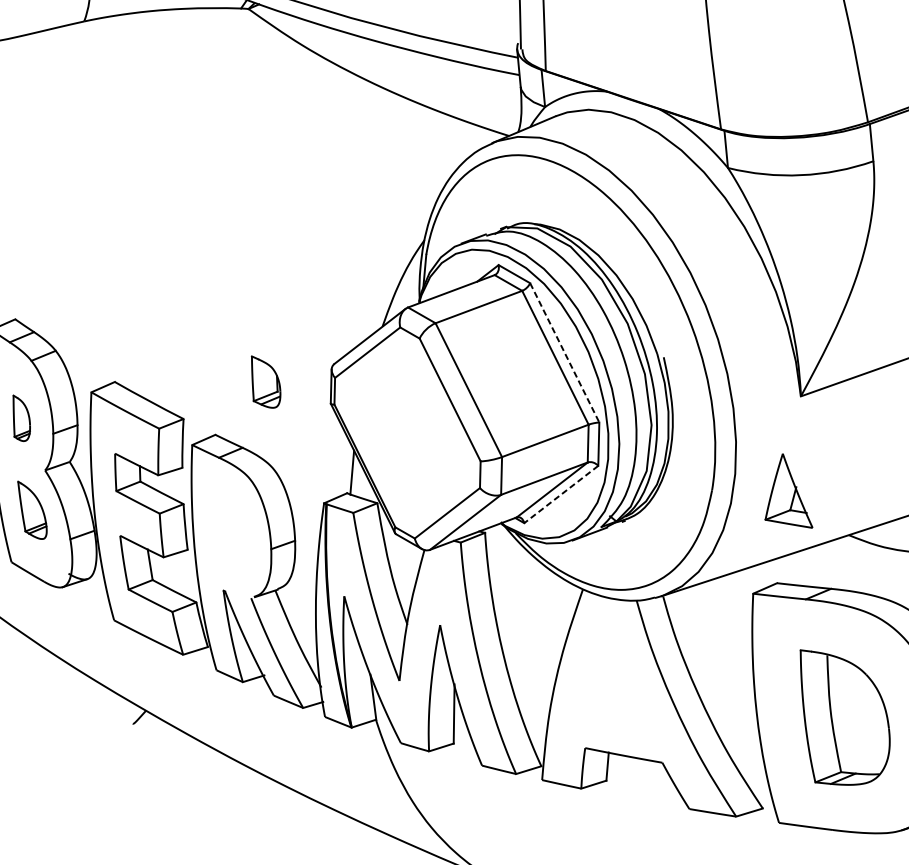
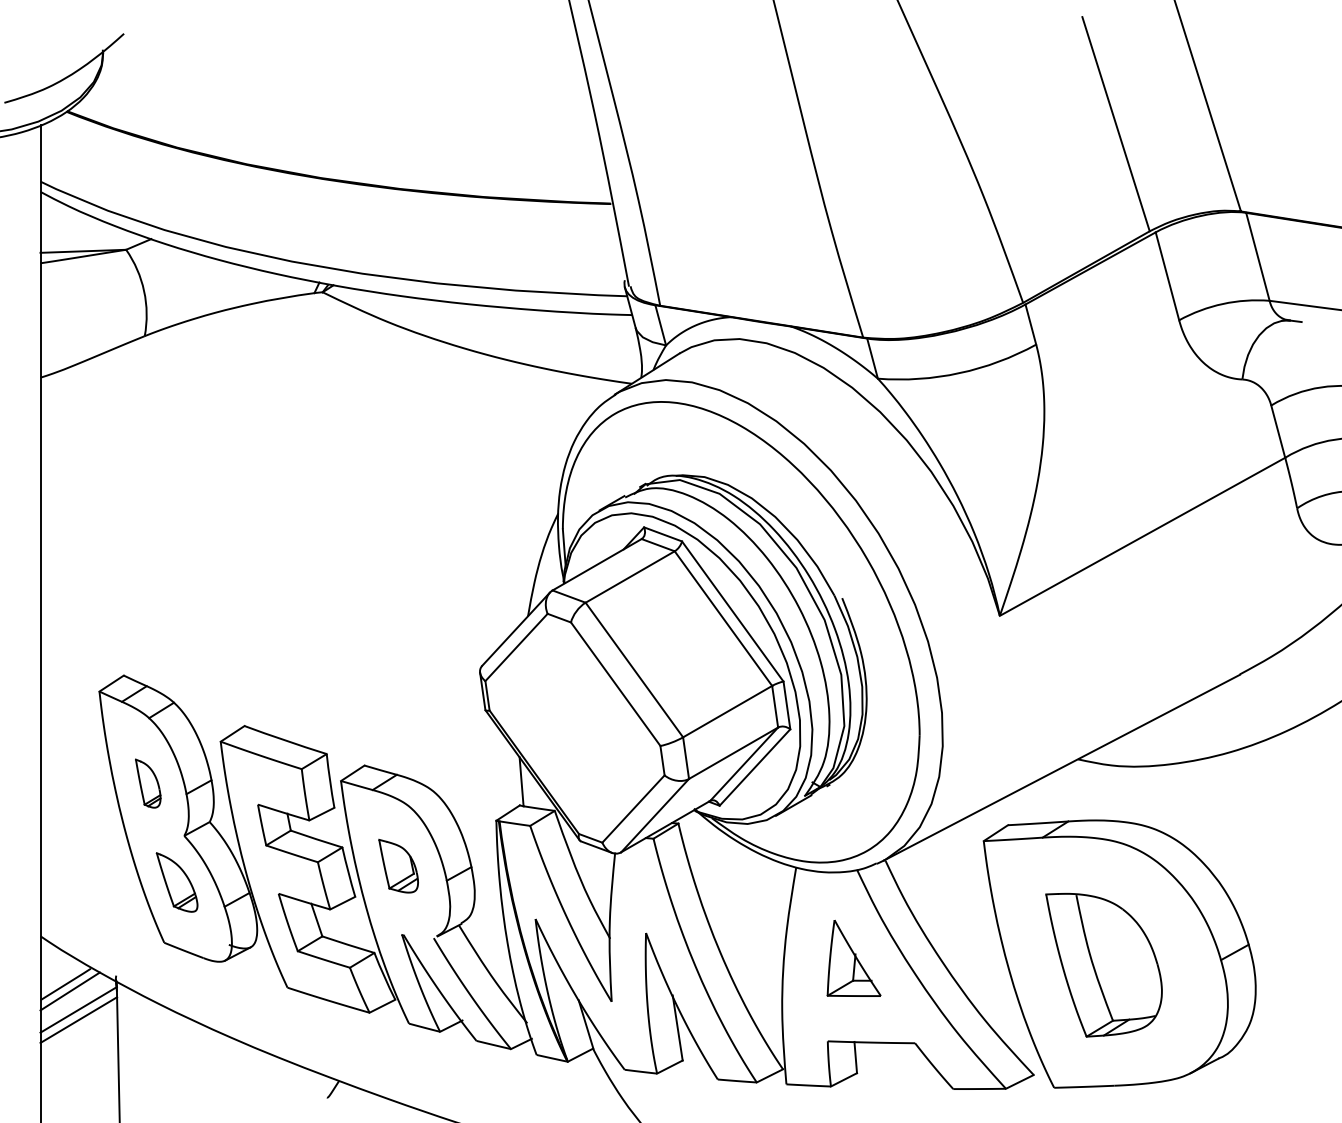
line: (564, 352) -> (732, 611), dashed -> solid
part: (265, 382) -> (398, 865), moved
part: (794, 489) -> (853, 957), moved
line: (560, 494) -> (754, 767), dashed -> solid

